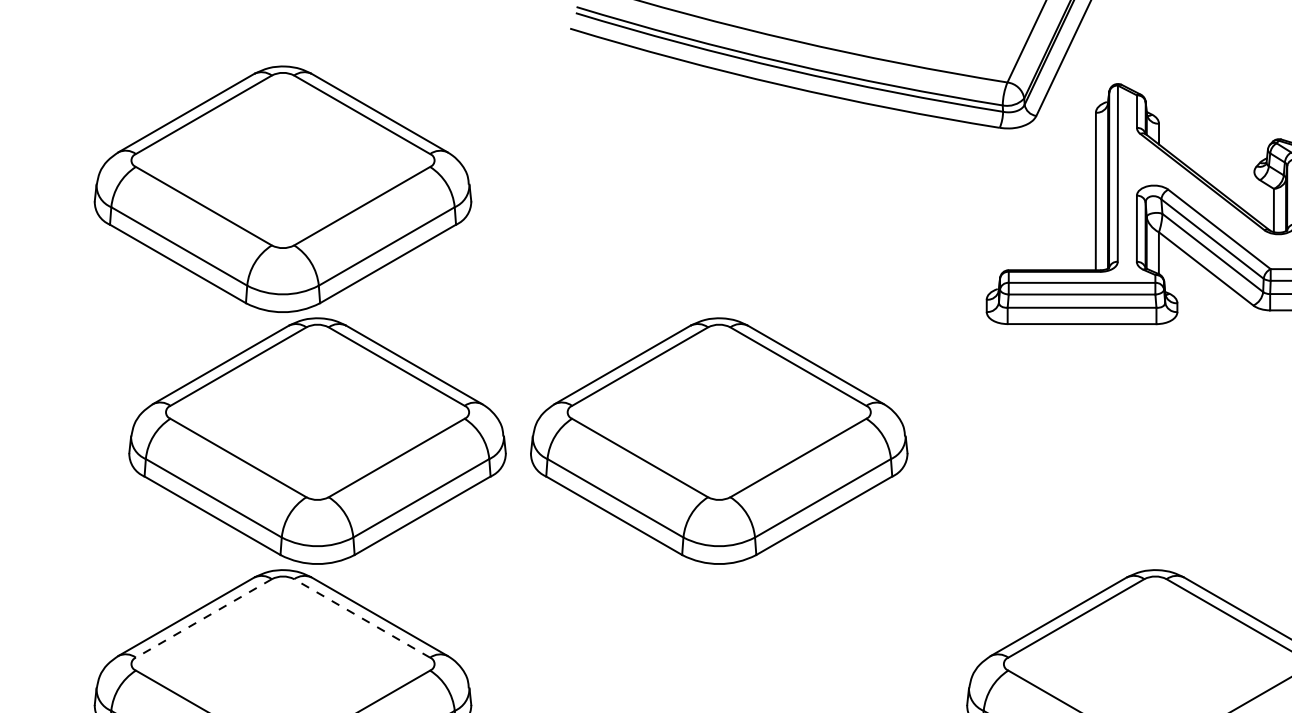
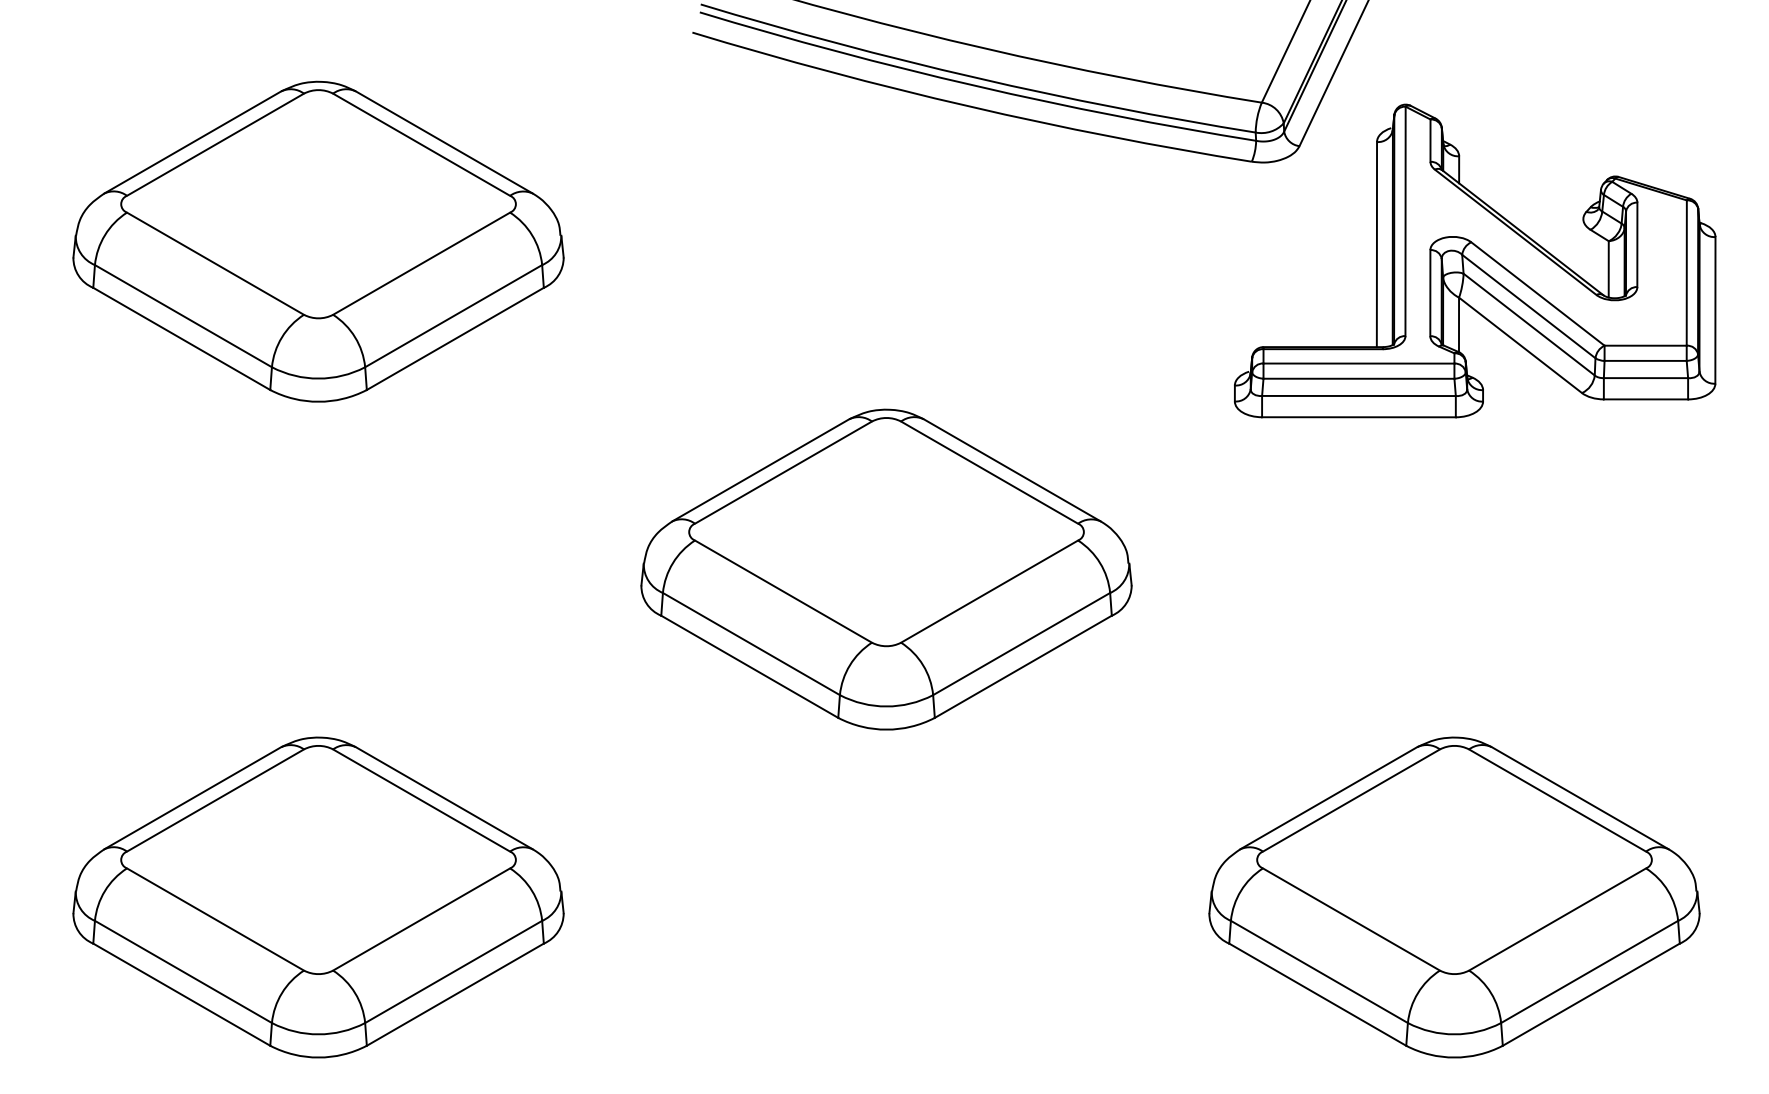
part: (317, 441) -> (363, 569), removed
line: (203, 618) -> (215, 800), dashed -> solid
line: (362, 618) -> (421, 800), dashed -> solid

